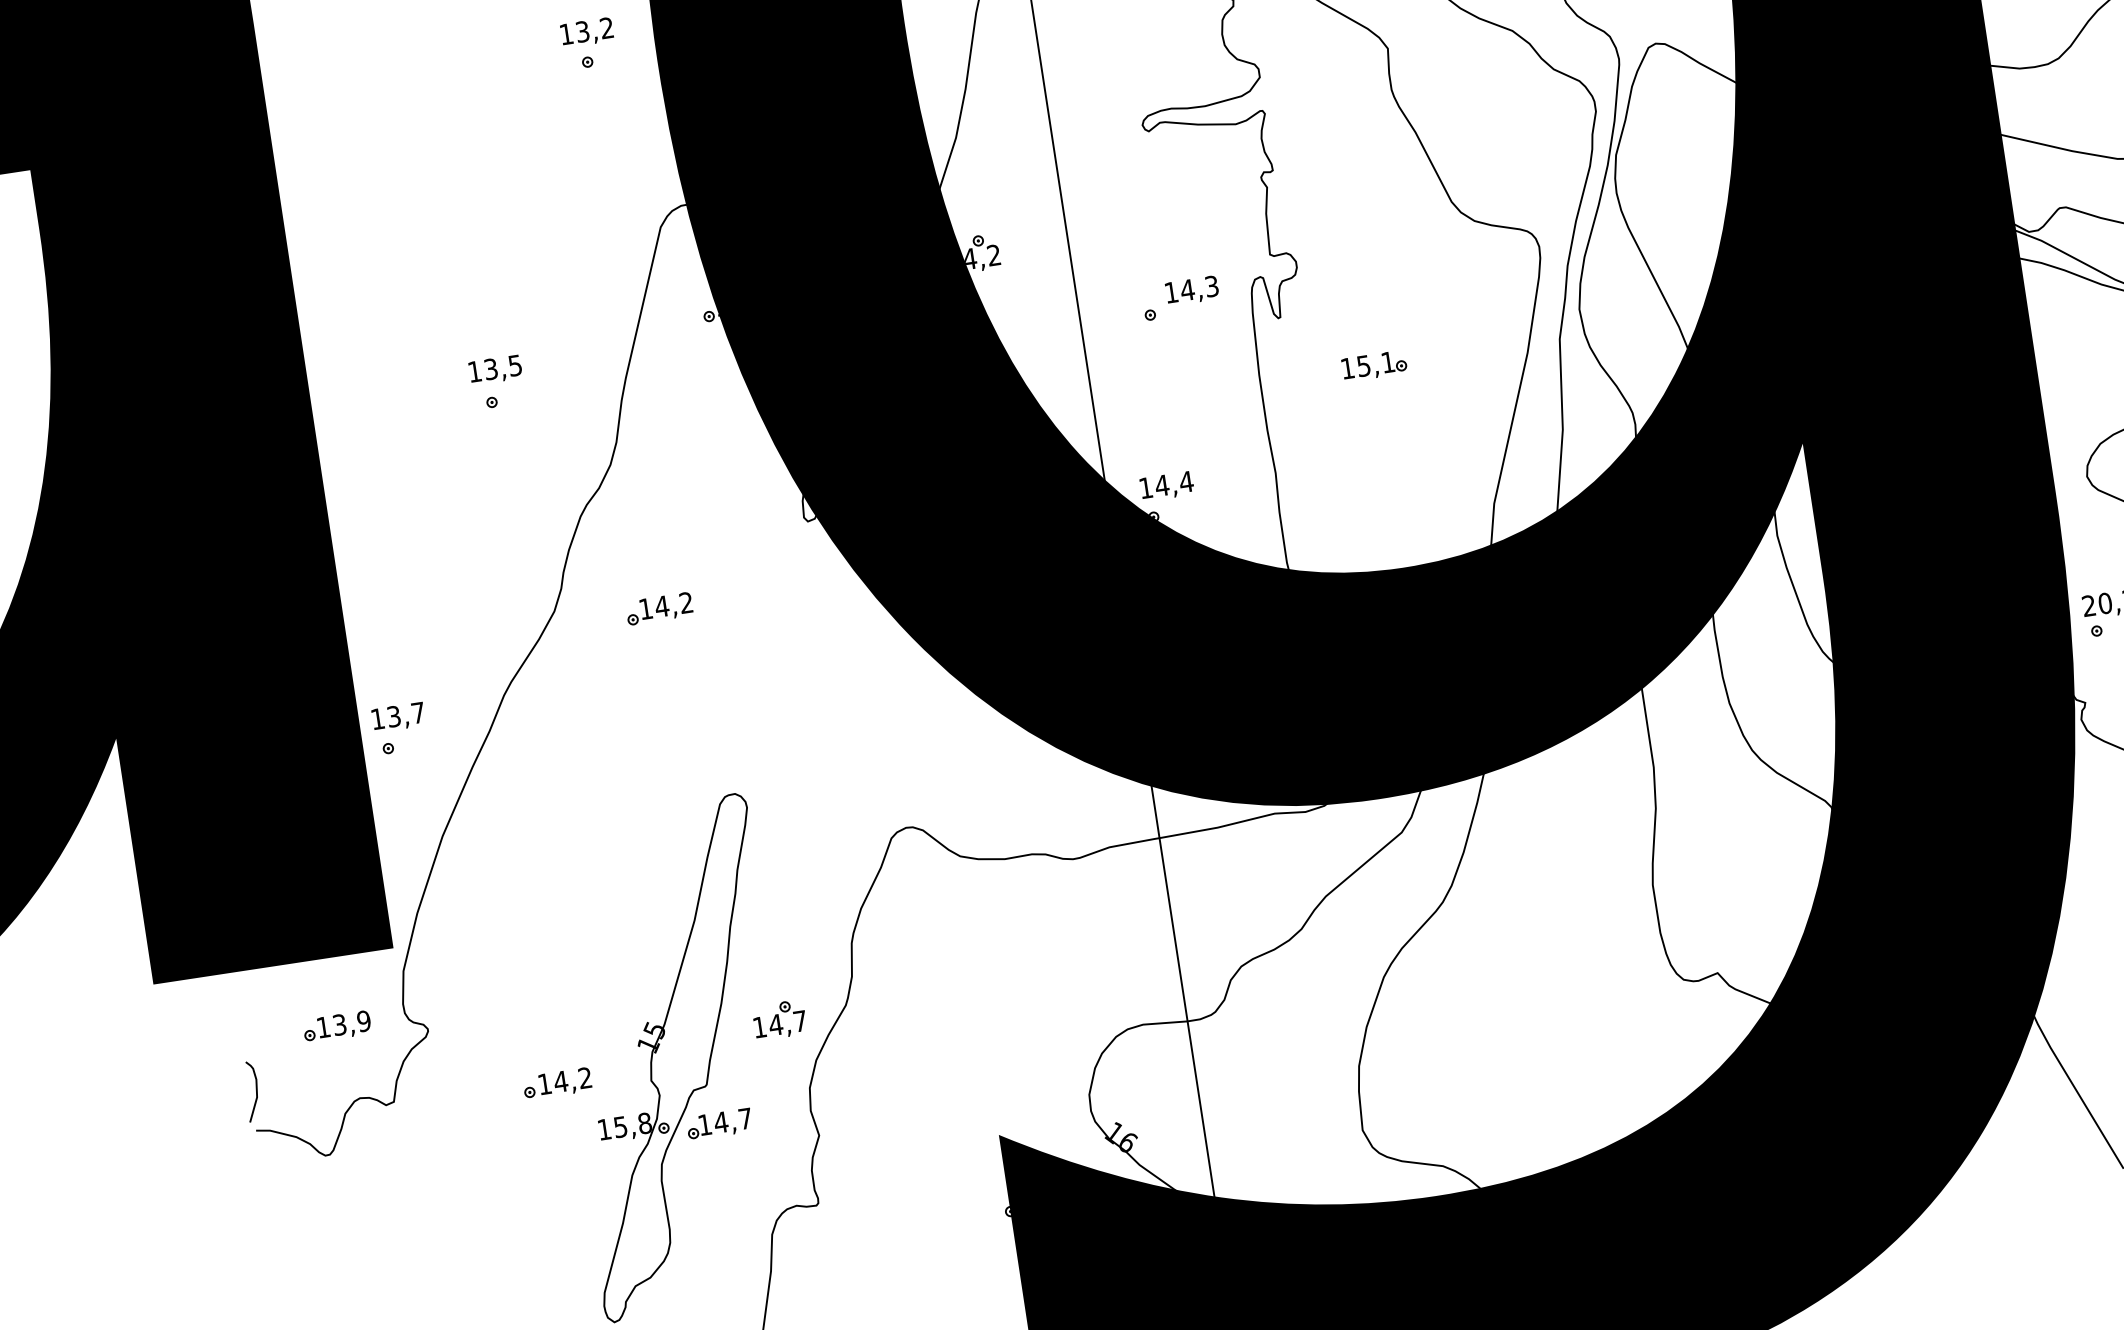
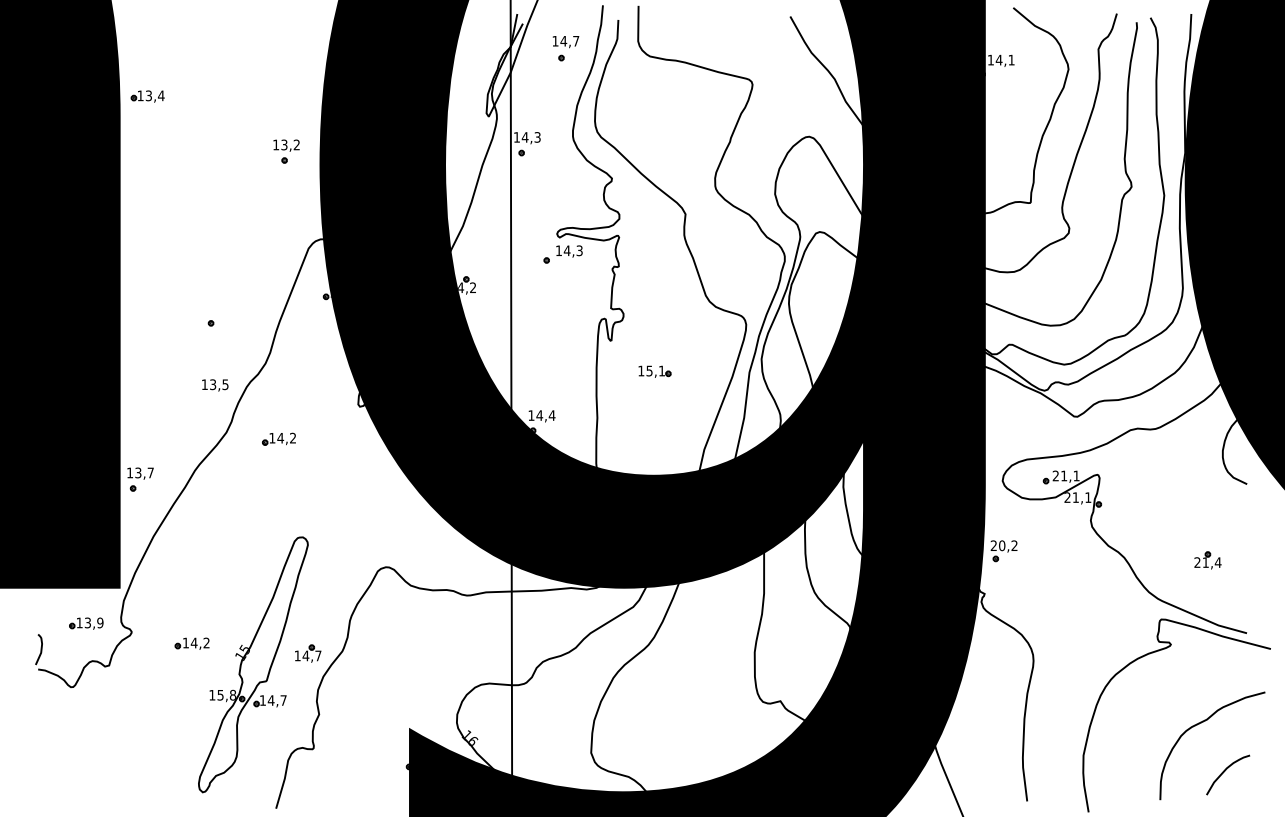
part: (1179, 298) -> (562, 254), moved
text: (495, 370) -> (215, 385), moved
part: (555, 1083) -> (191, 643), moved

